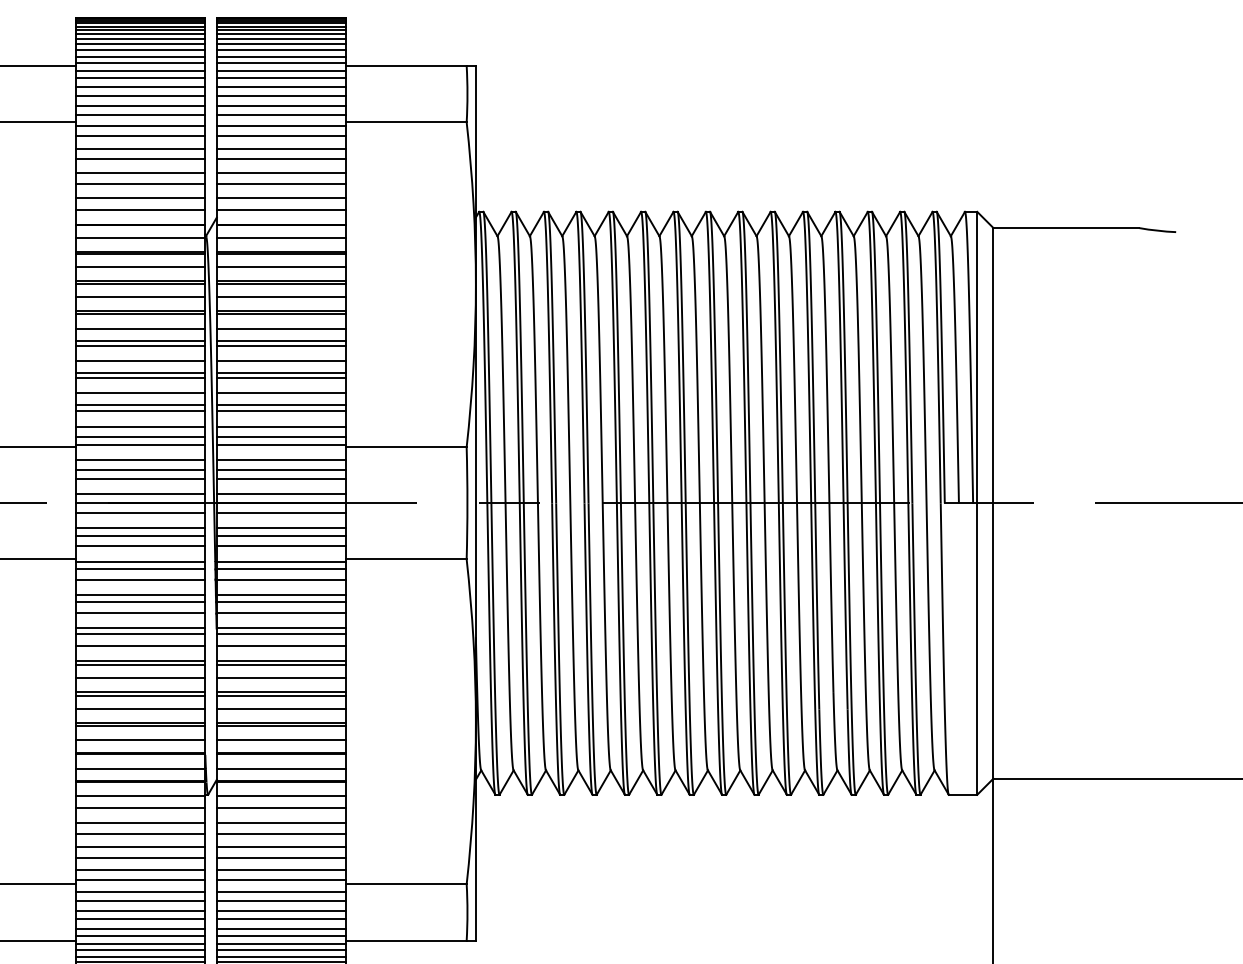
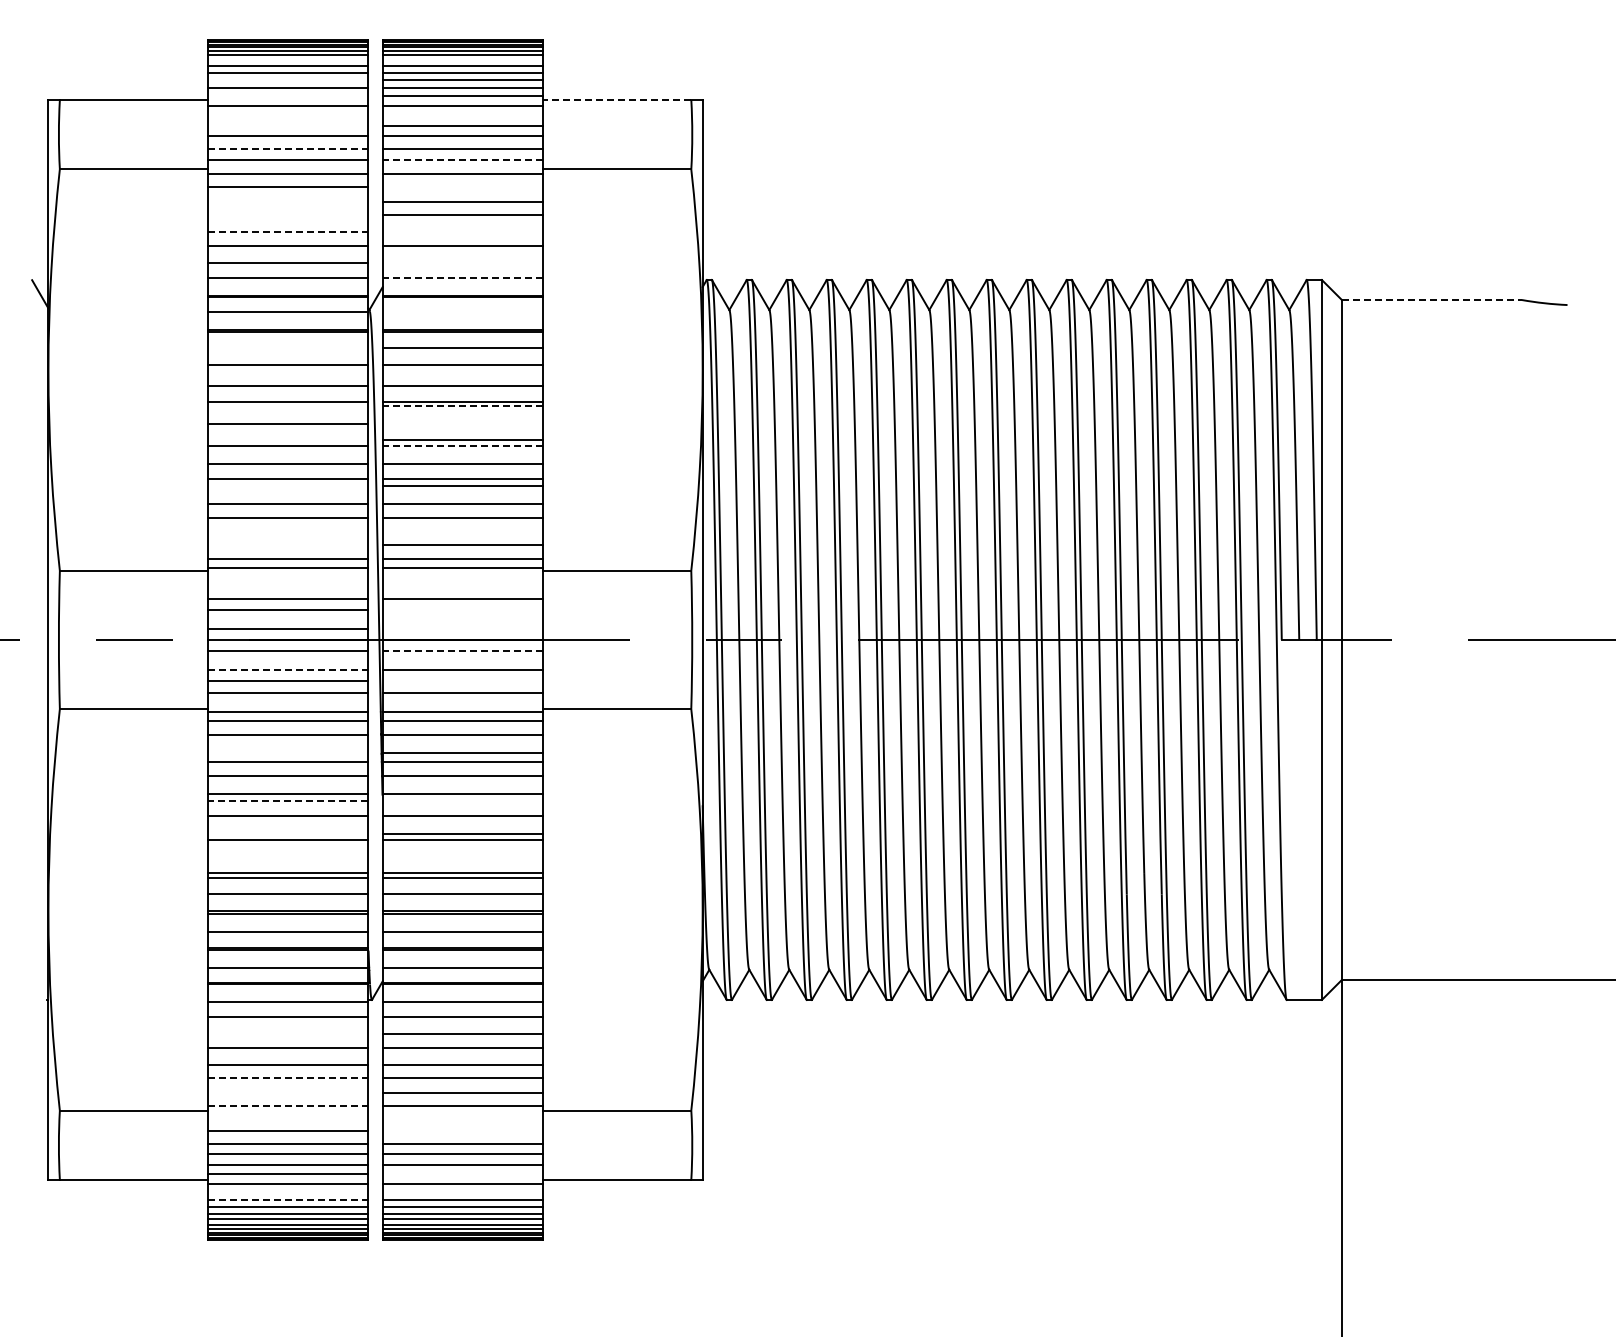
line: (140, 34) -> (288, 60), removed
line: (281, 34) -> (462, 60), removed
line: (140, 49) -> (288, 79), removed
line: (140, 62) -> (288, 95), removed
line: (406, 66) -> (616, 100), solid -> dashed
line: (140, 77) -> (288, 114), removed
line: (281, 77) -> (462, 114), removed
line: (140, 87) -> (288, 126), removed
line: (140, 106) -> (288, 149), solid -> dashed
line: (281, 115) -> (462, 160), solid -> dashed
line: (281, 136) -> (462, 186), removed
line: (140, 148) -> (288, 201), removed
line: (140, 159) -> (288, 215), removed
line: (140, 172) -> (288, 231), solid -> dashed
line: (281, 172) -> (462, 231), removed
line: (281, 198) -> (462, 263), removed
line: (281, 210) -> (462, 278), solid -> dashed
line: (1066, 228) -> (1431, 300), solid -> dashed
line: (281, 238) -> (462, 312), removed
line: (140, 267) -> (288, 348), removed
line: (140, 283) -> (288, 368), removed
line: (281, 283) -> (462, 368), removed
line: (140, 314) -> (288, 406), removed
line: (281, 314) -> (462, 406), solid -> dashed
line: (281, 328) -> (462, 424), removed
line: (140, 341) -> (288, 440), removed
line: (281, 345) -> (462, 445), solid -> dashed
line: (140, 378) -> (288, 485), removed
line: (140, 411) -> (288, 526), removed
line: (281, 411) -> (462, 526), removed
line: (140, 426) -> (288, 545), removed
line: (140, 460) -> (288, 586), removed
line: (281, 460) -> (462, 586), removed
line: (281, 478) -> (462, 609), removed
line: (281, 494) -> (462, 628), removed
line: (281, 512) -> (462, 651), solid -> dashed
line: (140, 528) -> (288, 670), solid -> dashed
line: (281, 536) -> (462, 680), removed
line: (140, 595) -> (288, 753), removed
line: (140, 634) -> (288, 801), solid -> dashed
line: (281, 634) -> (462, 801), removed
line: (140, 660) -> (288, 834), removed
line: (140, 677) -> (288, 855), removed
line: (281, 677) -> (462, 855), removed
line: (140, 822) -> (288, 1034), removed
line: (140, 858) -> (288, 1078), solid -> dashed
line: (140, 870) -> (288, 1093), removed
line: (140, 880) -> (288, 1105), solid -> dashed
line: (140, 891) -> (288, 1119), removed
line: (281, 891) -> (462, 1119), removed
line: (281, 900) -> (462, 1130), removed
line: (281, 936) -> (462, 1174), removed
line: (140, 949) -> (288, 1191), removed
line: (281, 949) -> (462, 1191), removed
line: (140, 957) -> (288, 1200), solid -> dashed

